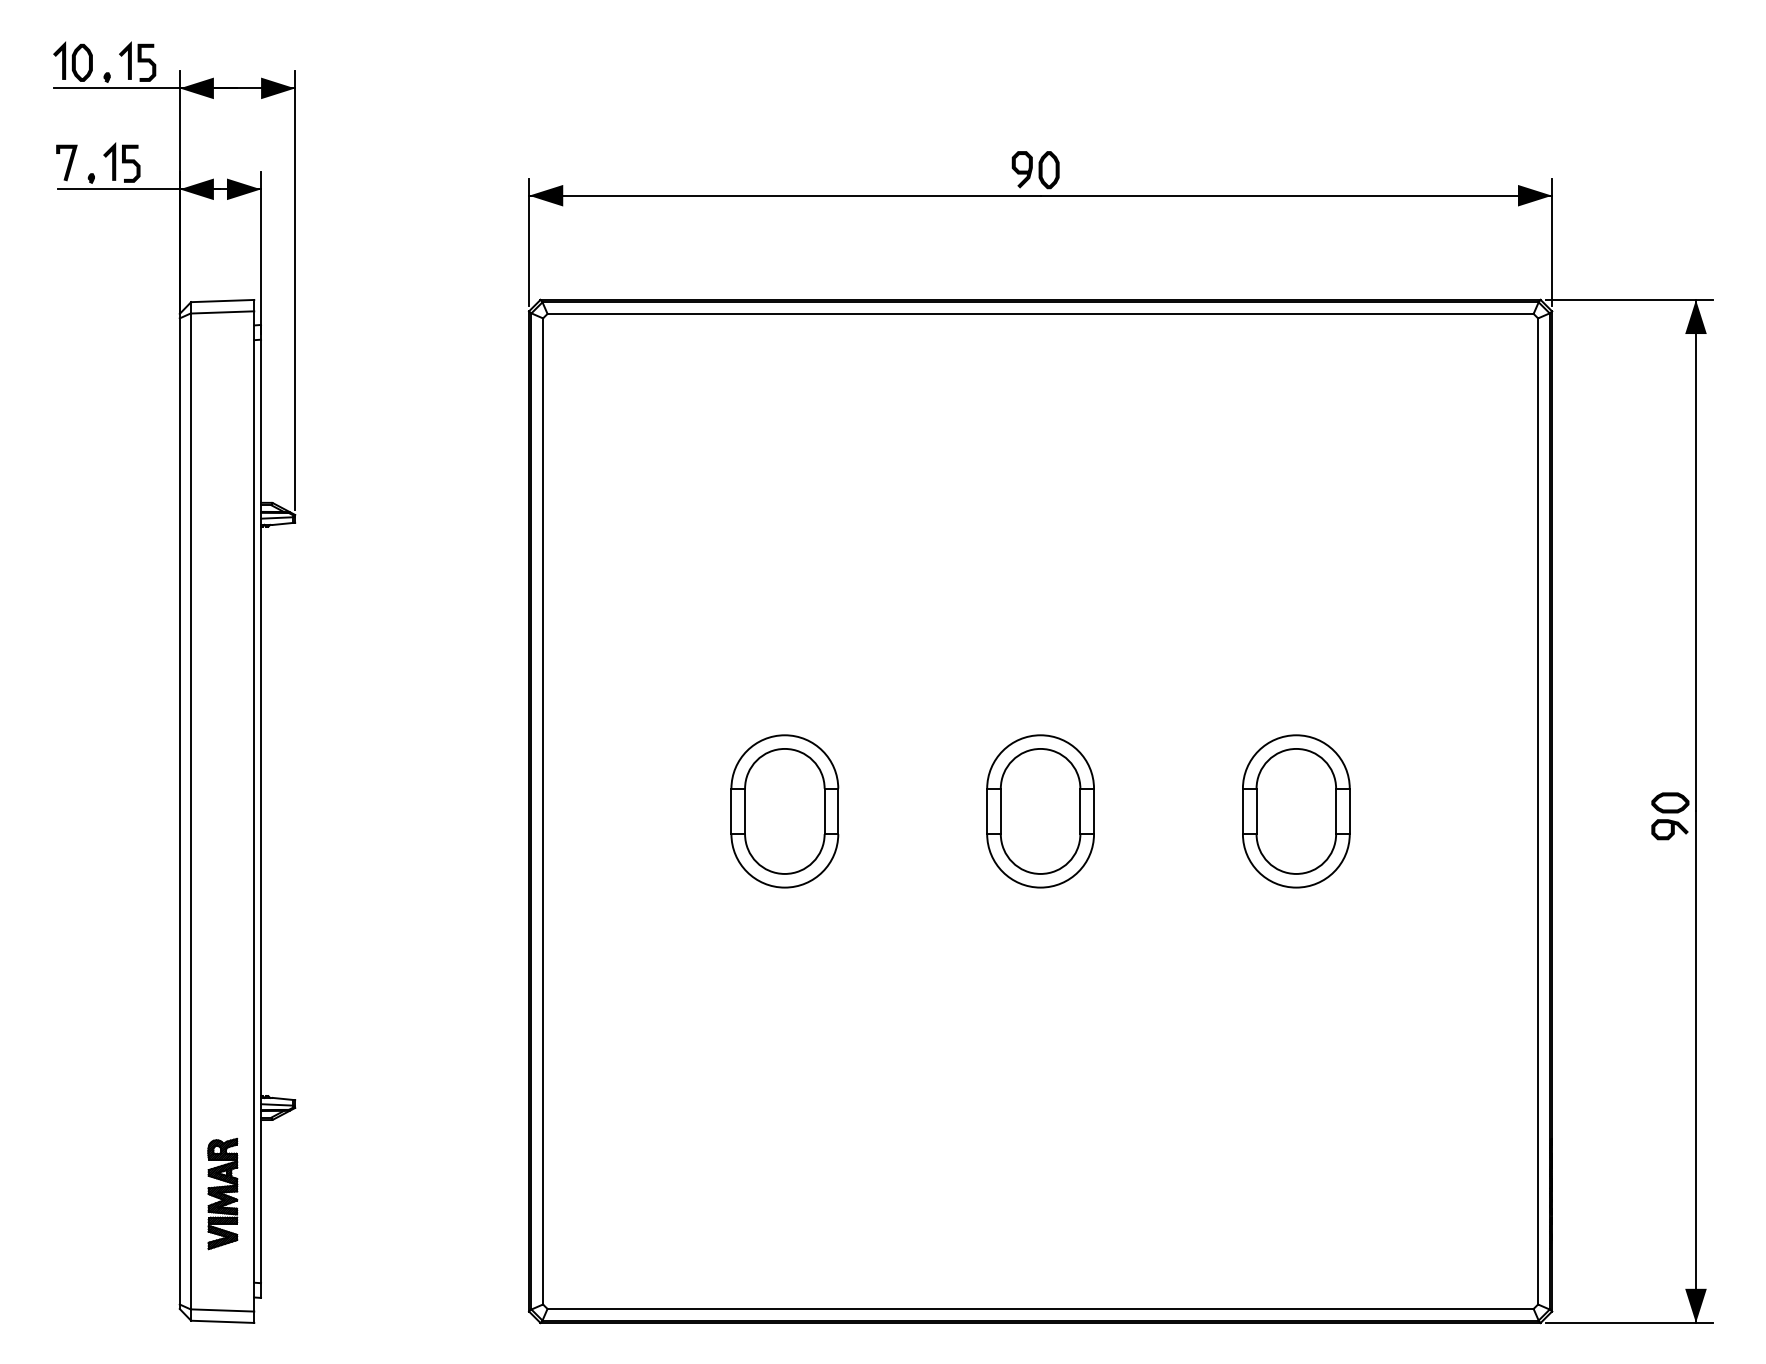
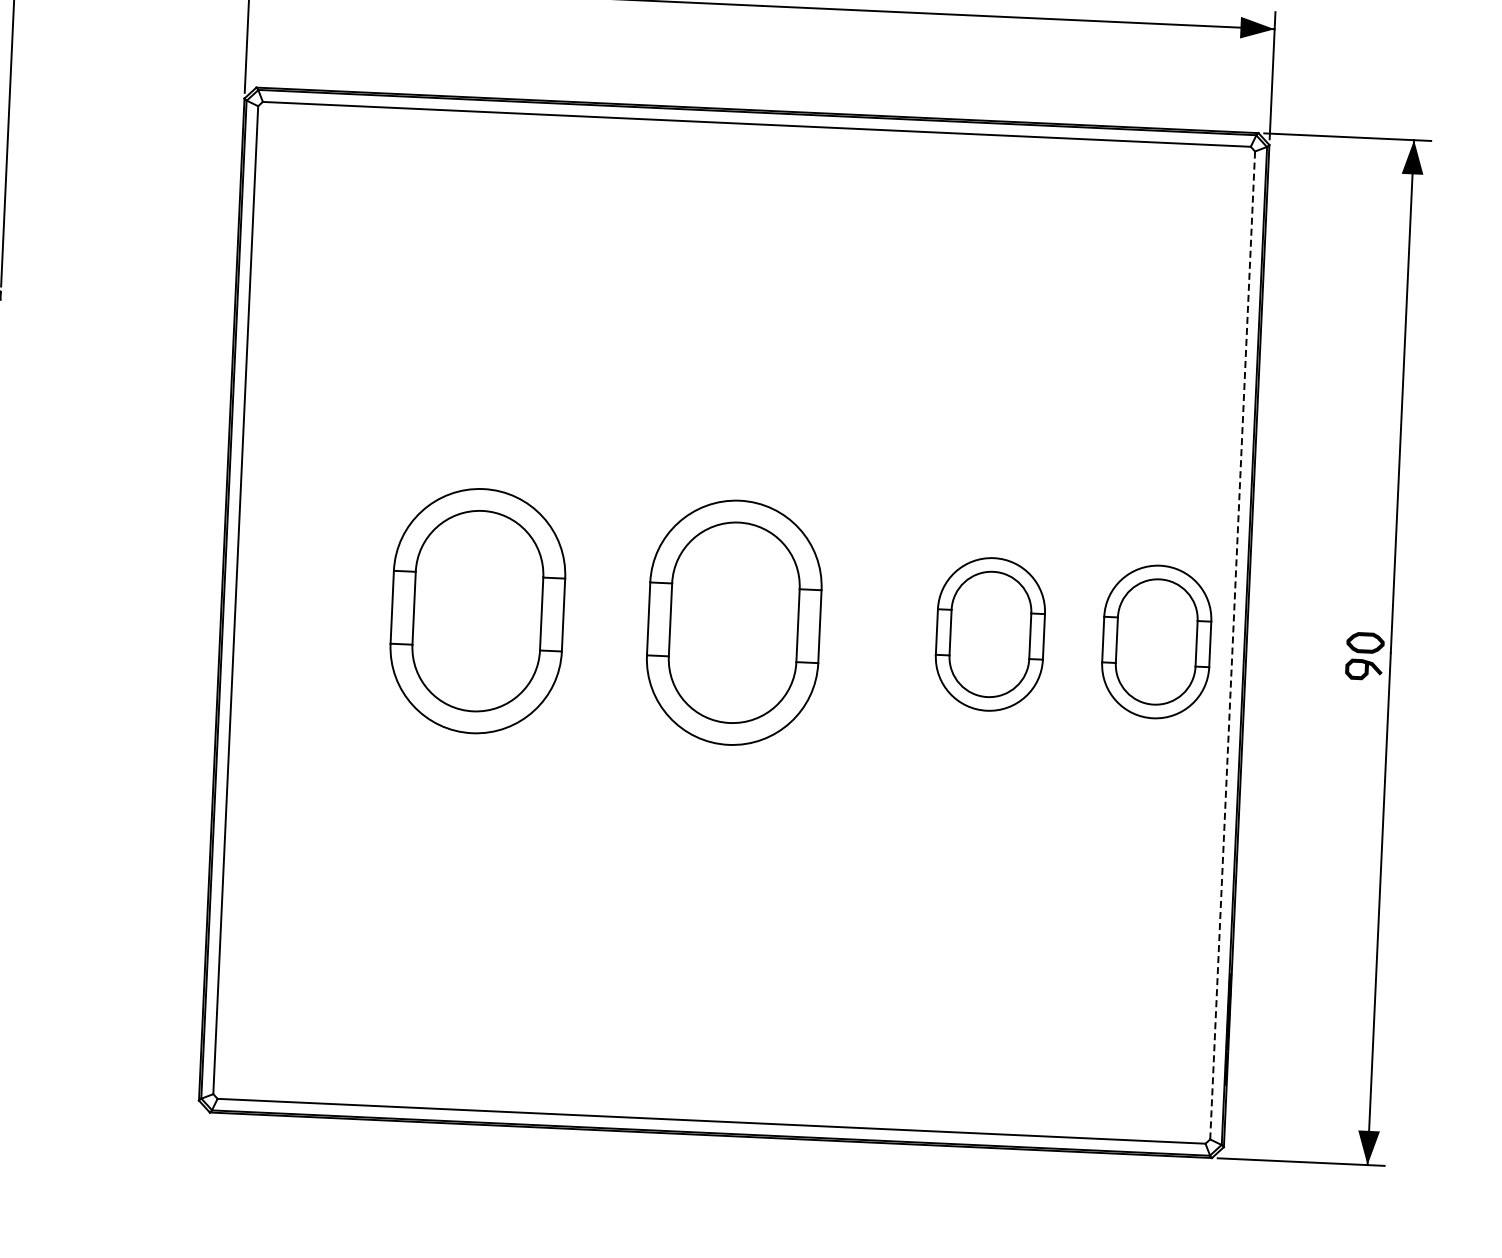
line: (1538, 810) -> (1233, 644), solid -> dashed
part: (784, 811) -> (477, 611), size x1.6
part: (1040, 811) -> (734, 622), size x1.6
part: (1462, 811) -> (1156, 642), added

